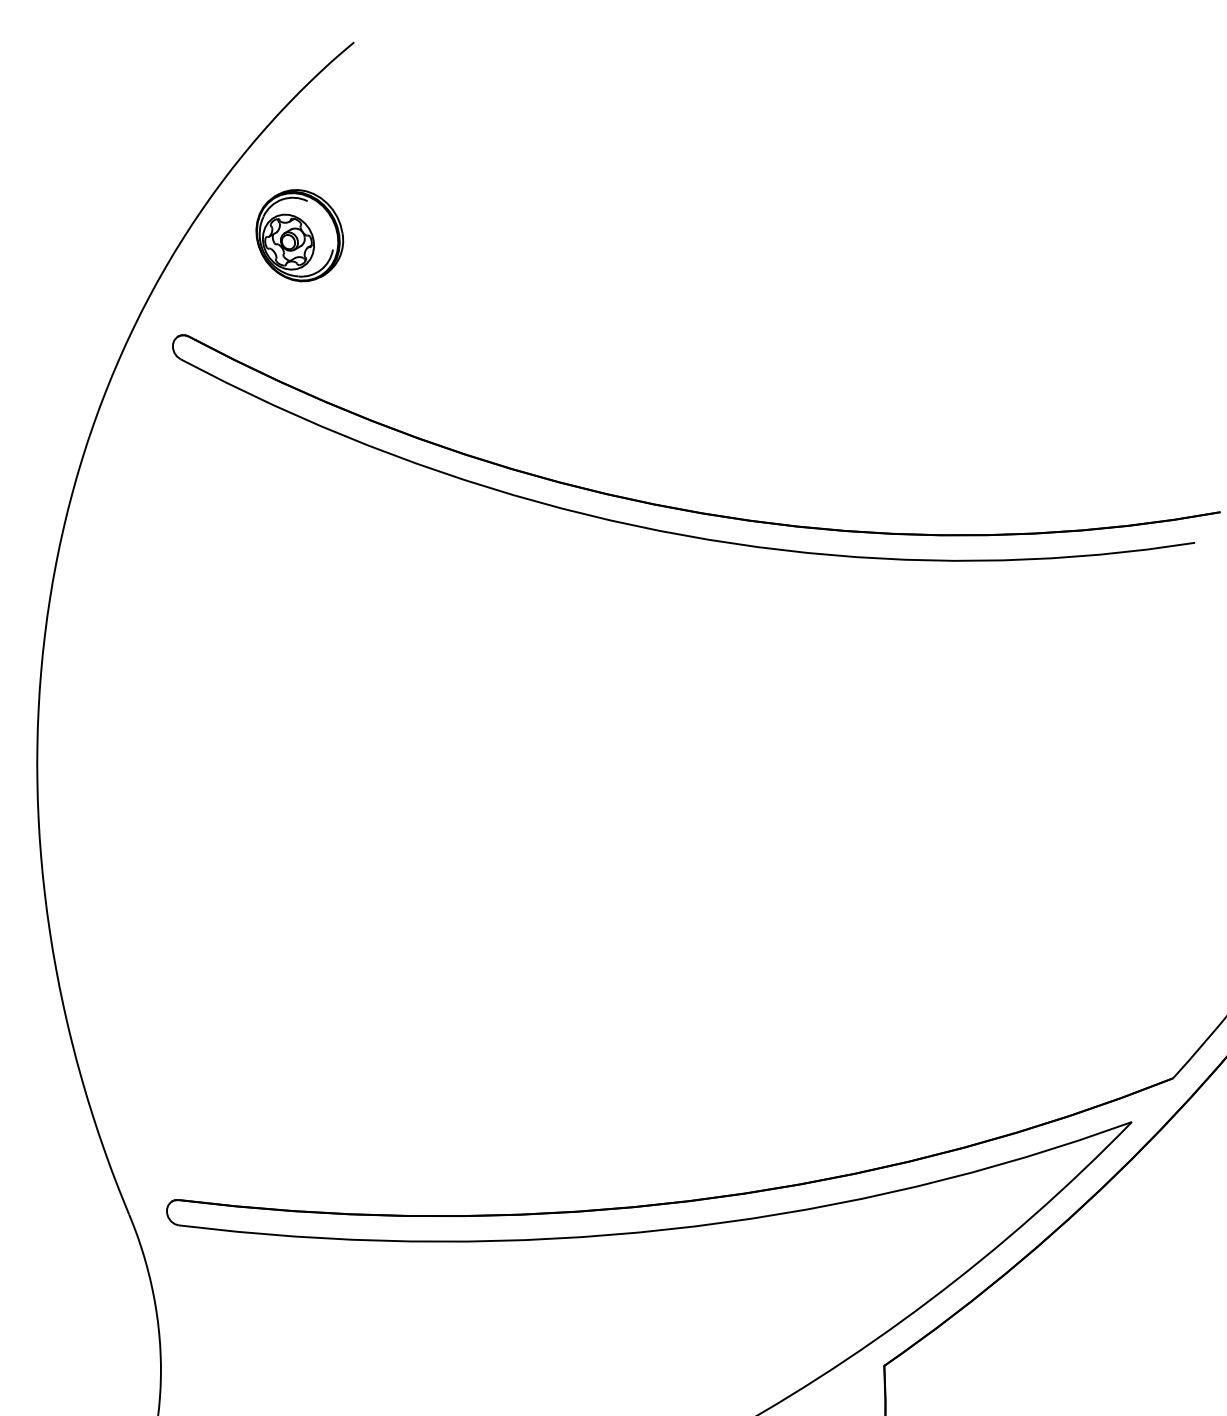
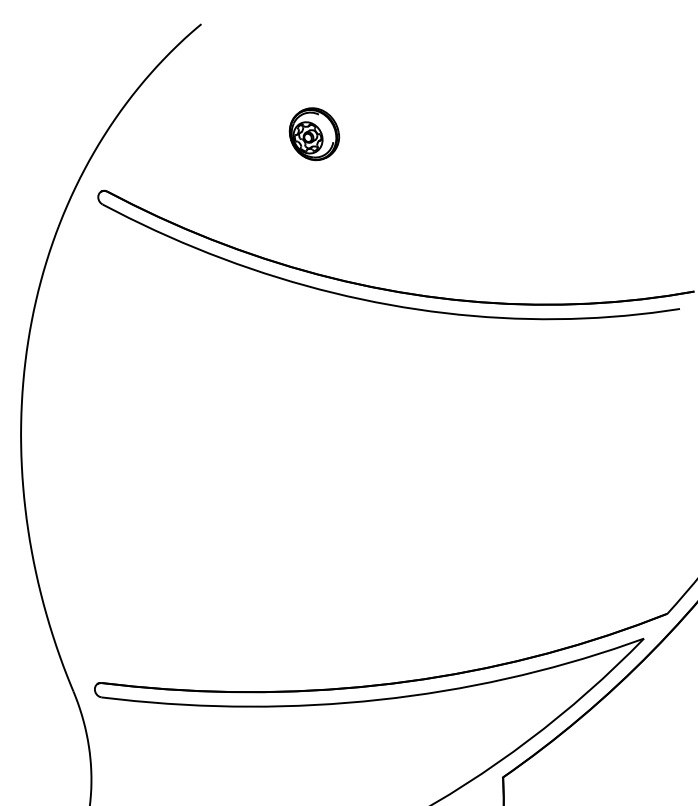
part: (299, 236) -> (314, 134), moved

